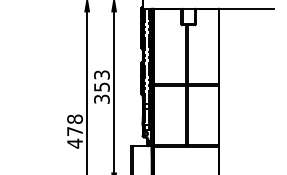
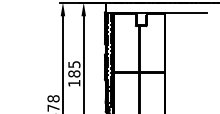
text: (101, 86) -> (73, 73), 353 -> 185

